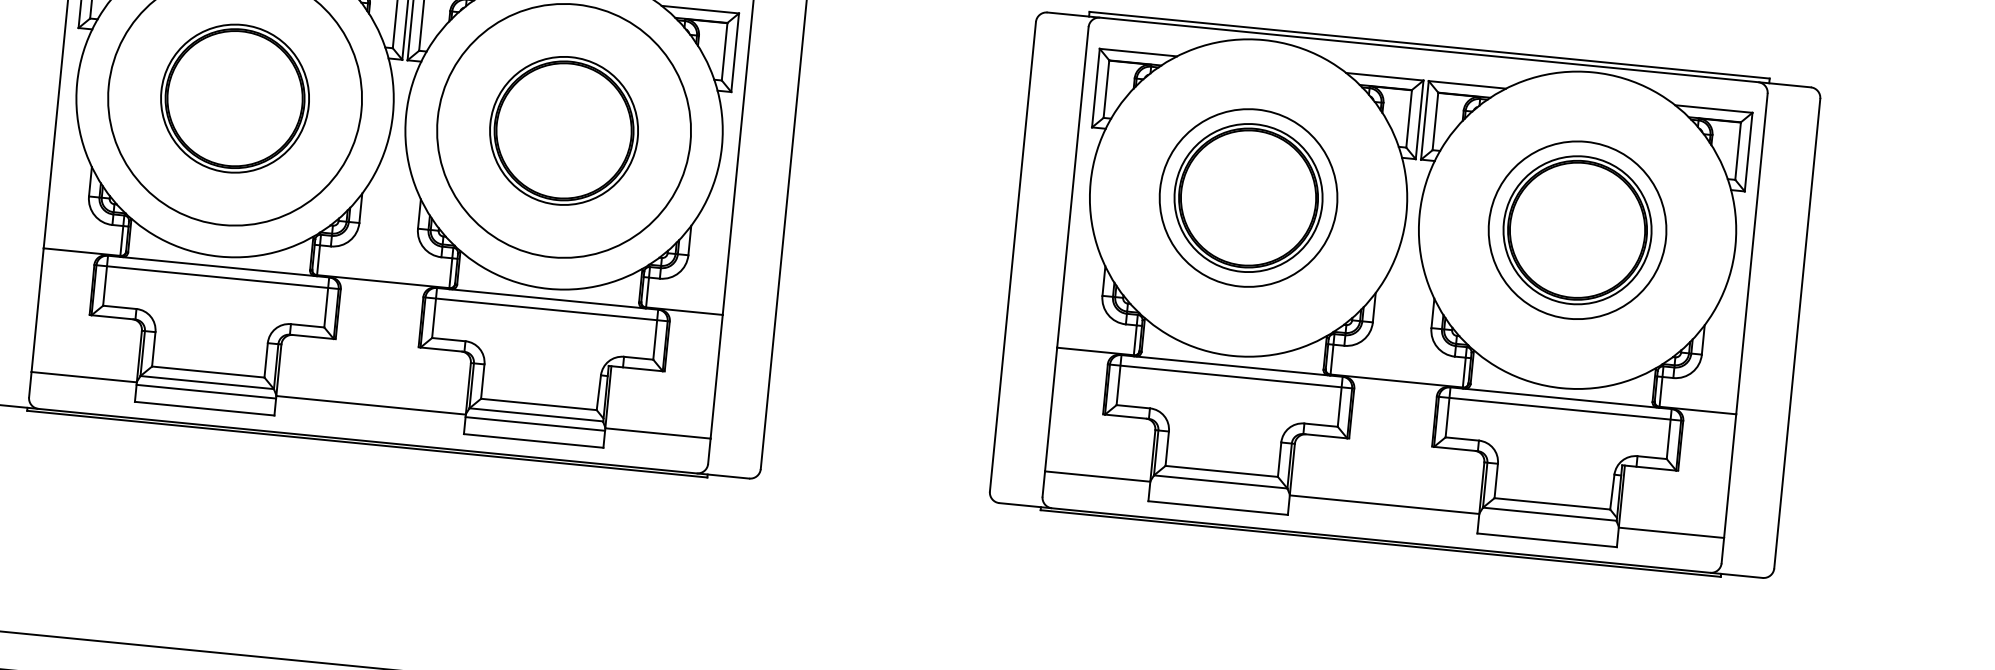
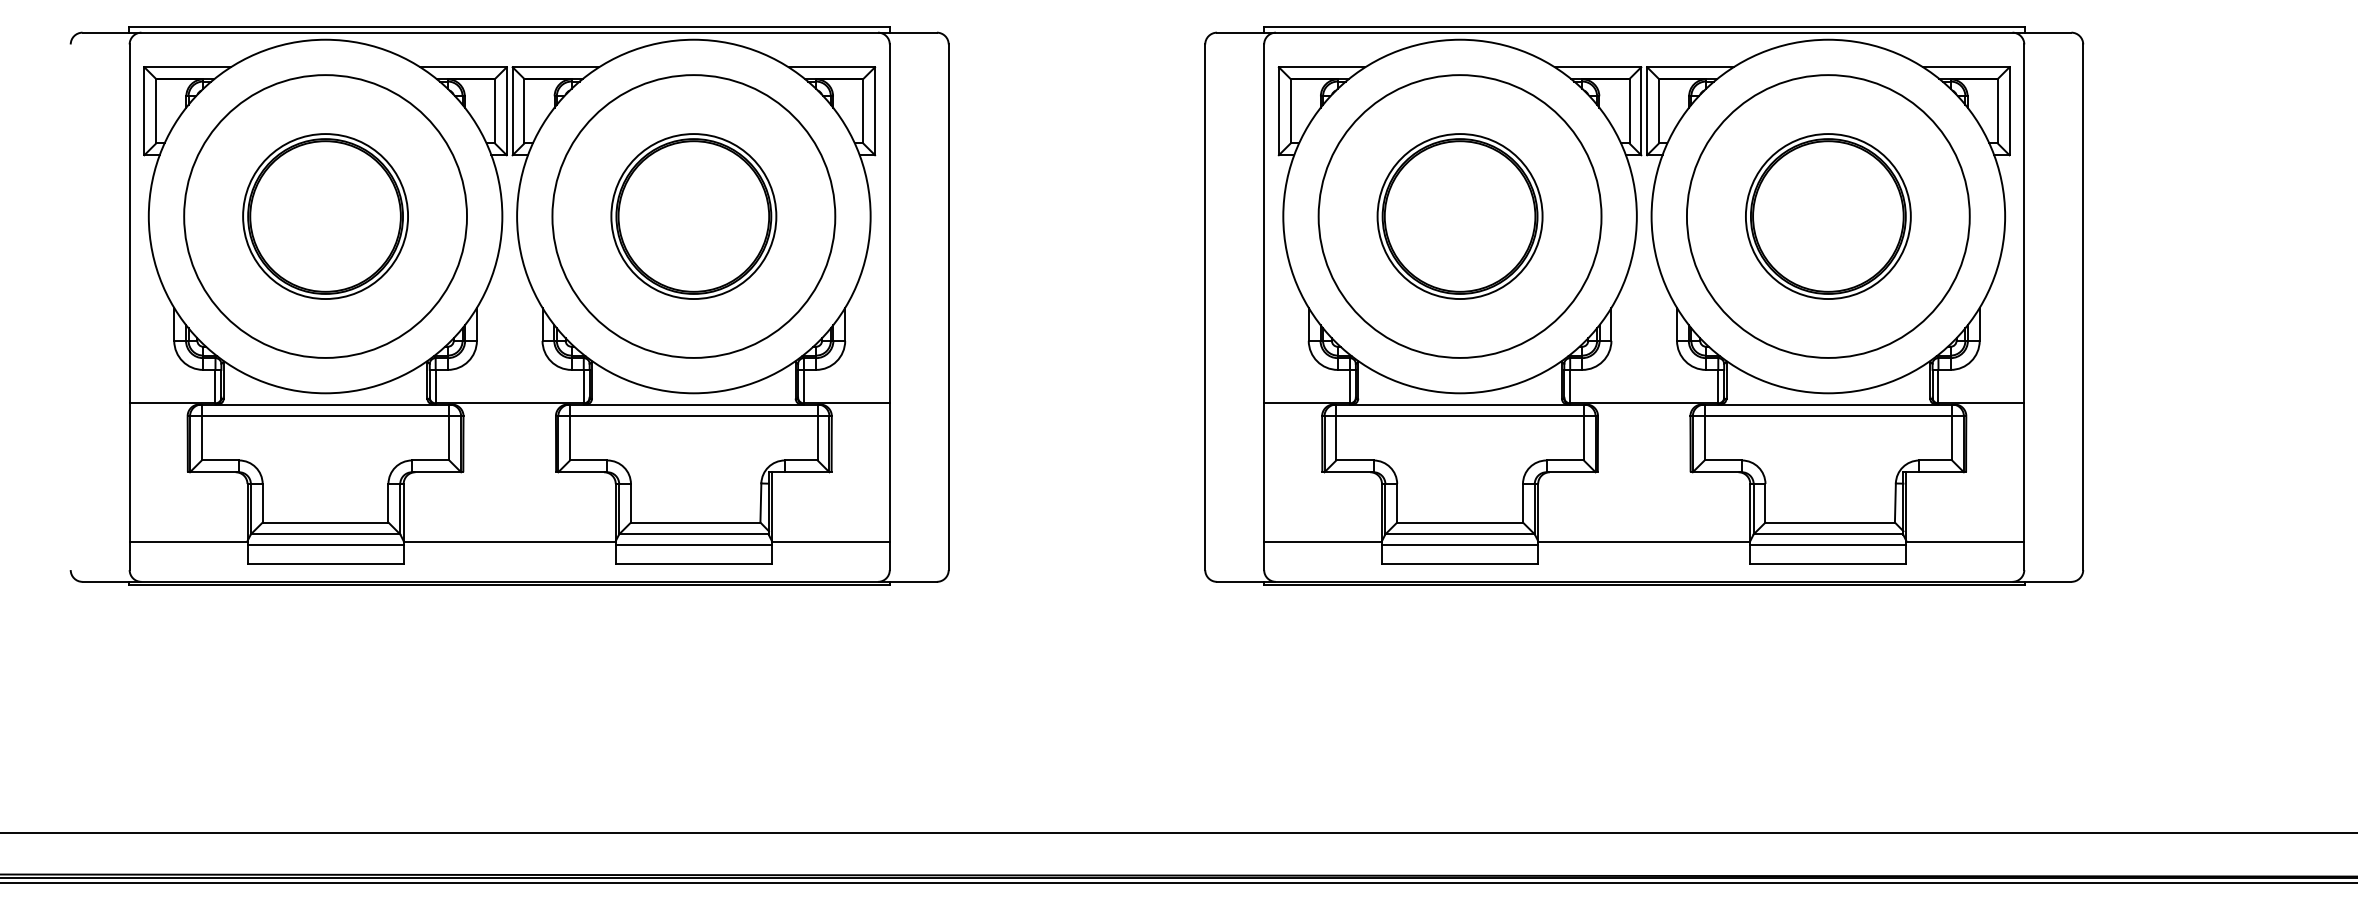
circle: (1248, 197) -> (1459, 216), size x1.43
circle: (1576, 230) -> (1827, 216), size x1.43
line: (1220, 491) -> (1460, 544), added
line: (1548, 523) -> (1828, 544), added

